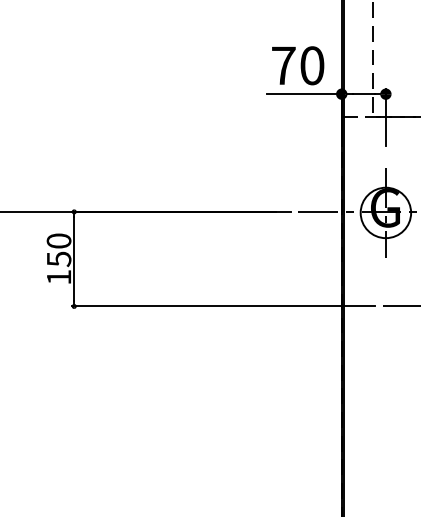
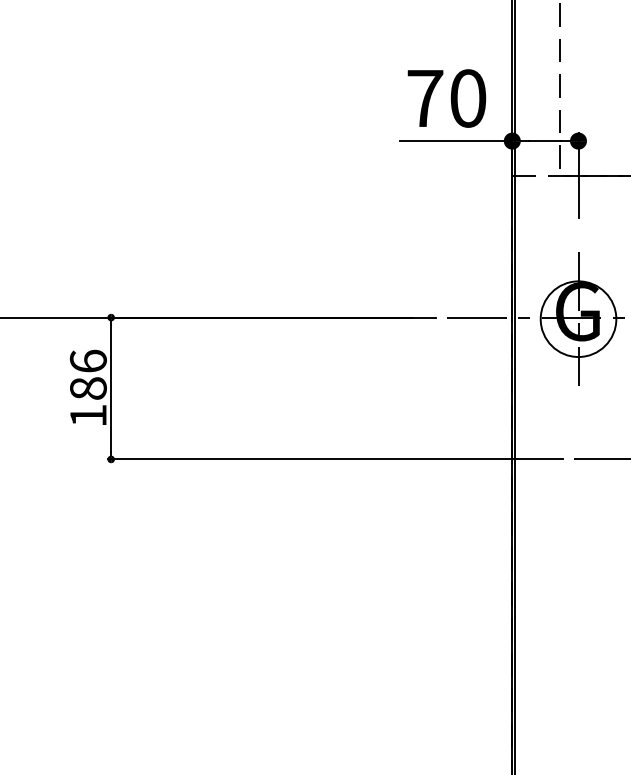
text: (58, 250) -> (87, 375), 150 -> 186

